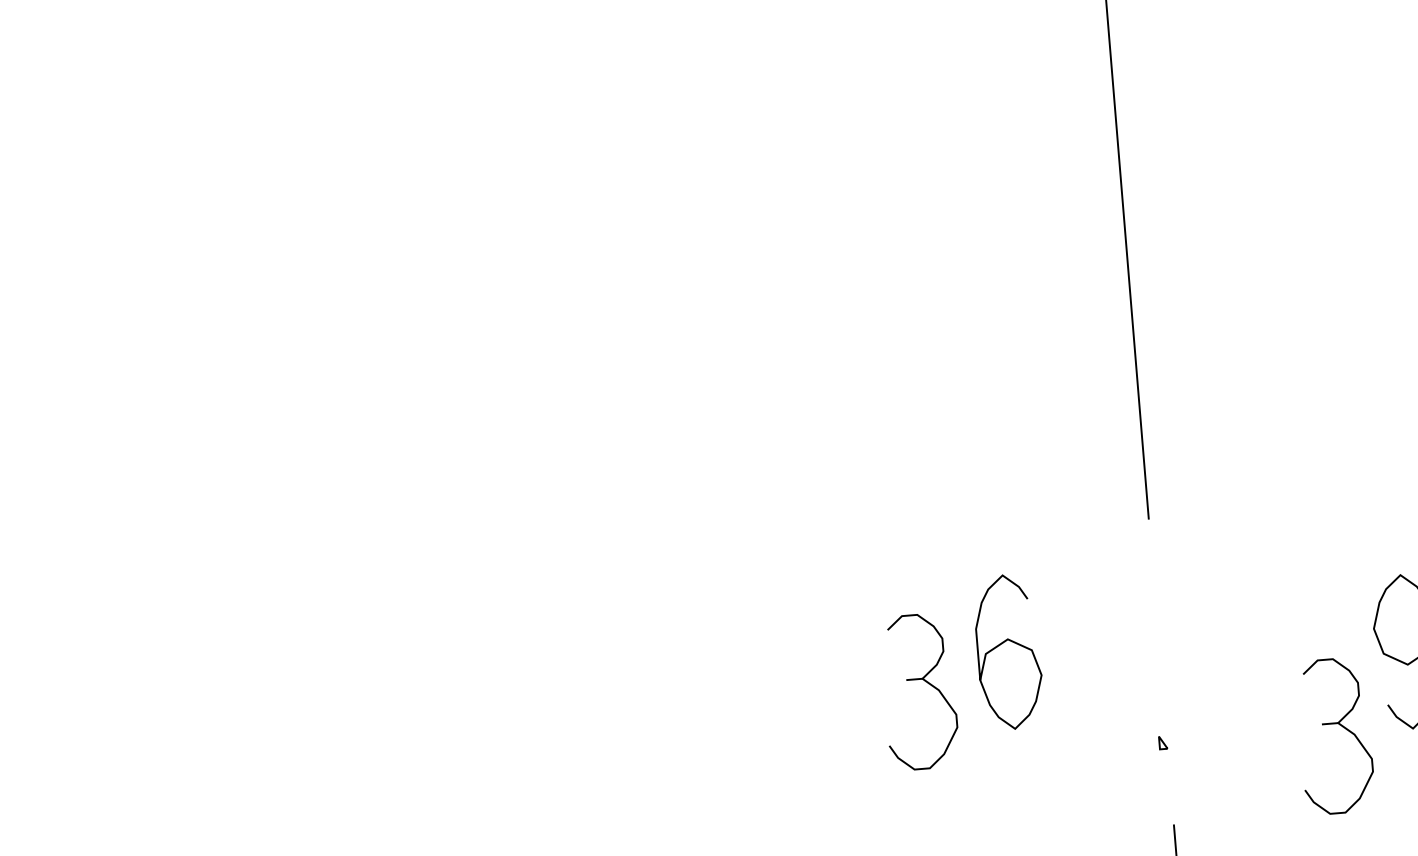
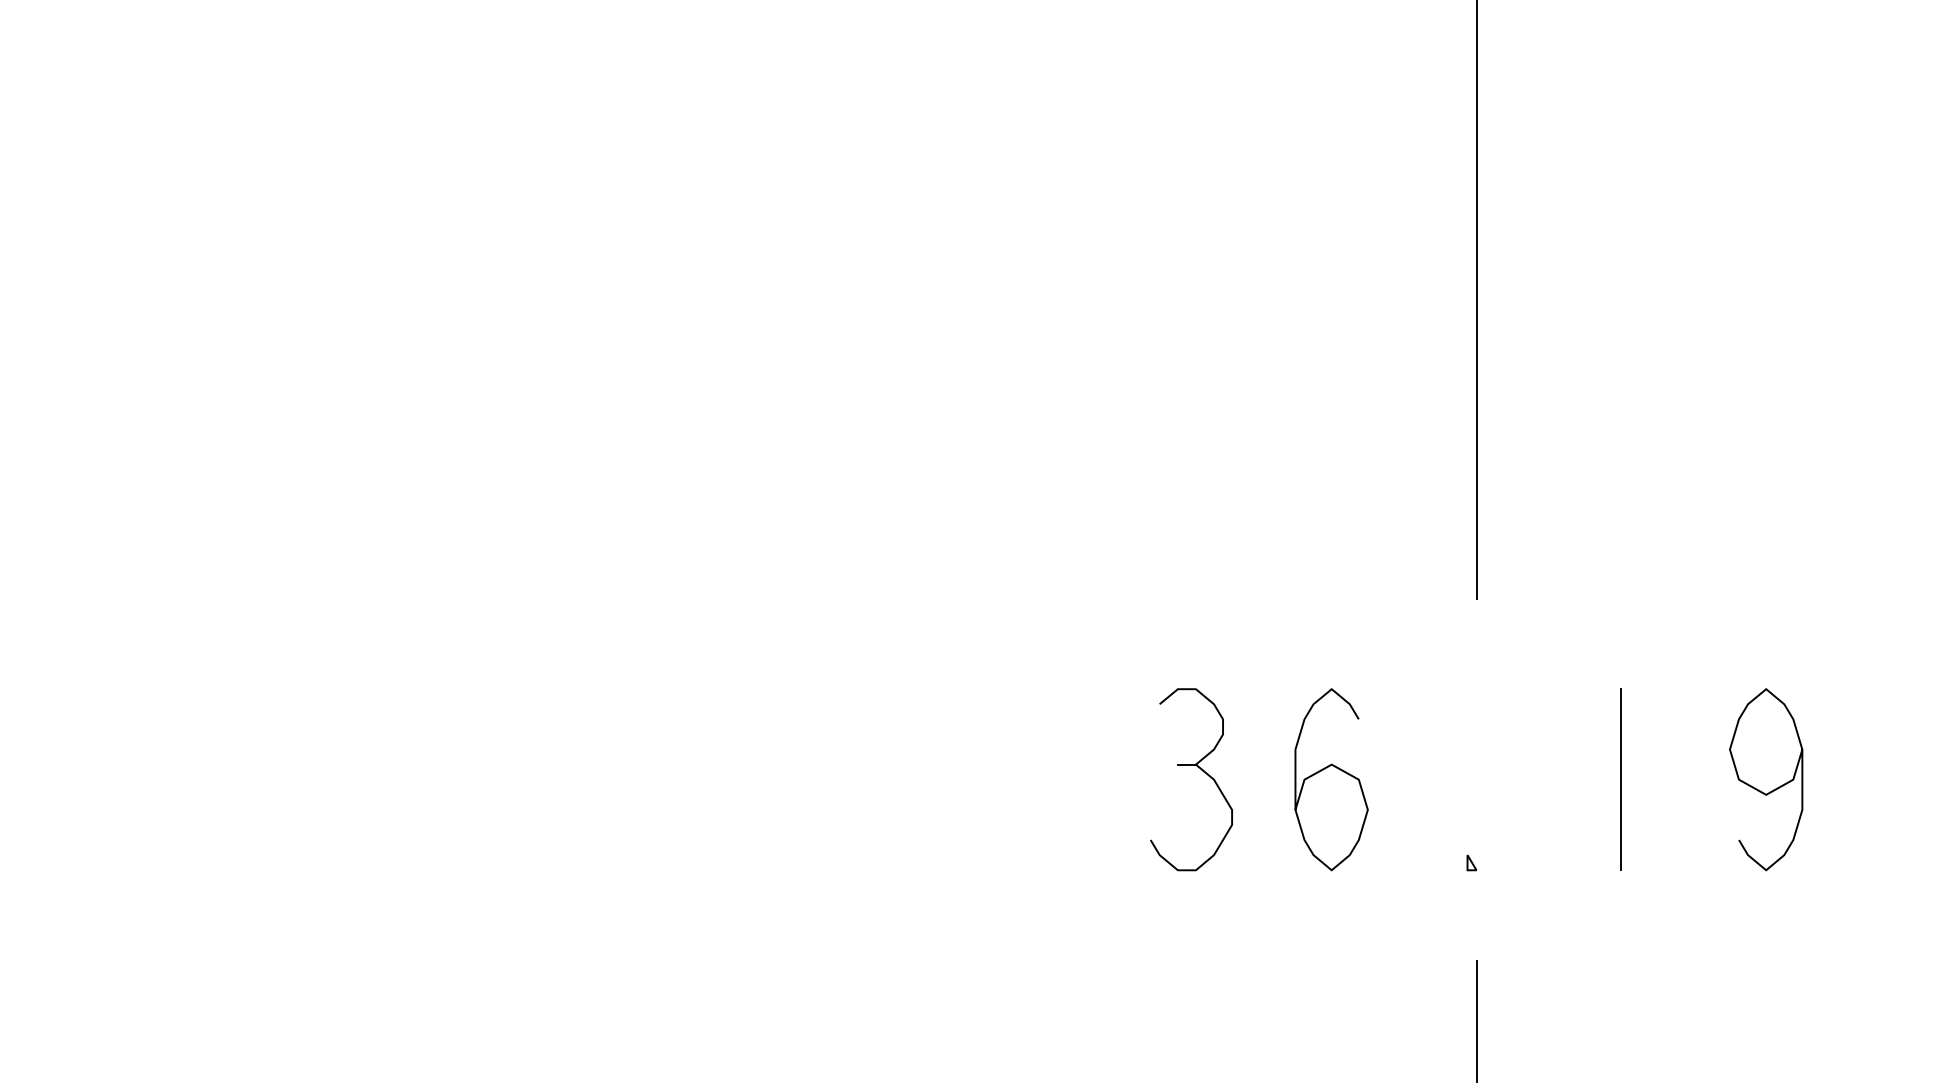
curve: (1002, 643) -> (1325, 769), moved
line: (1284, 661) -> (1621, 779), added
part: (1339, 725) -> (1680, 859), removed

